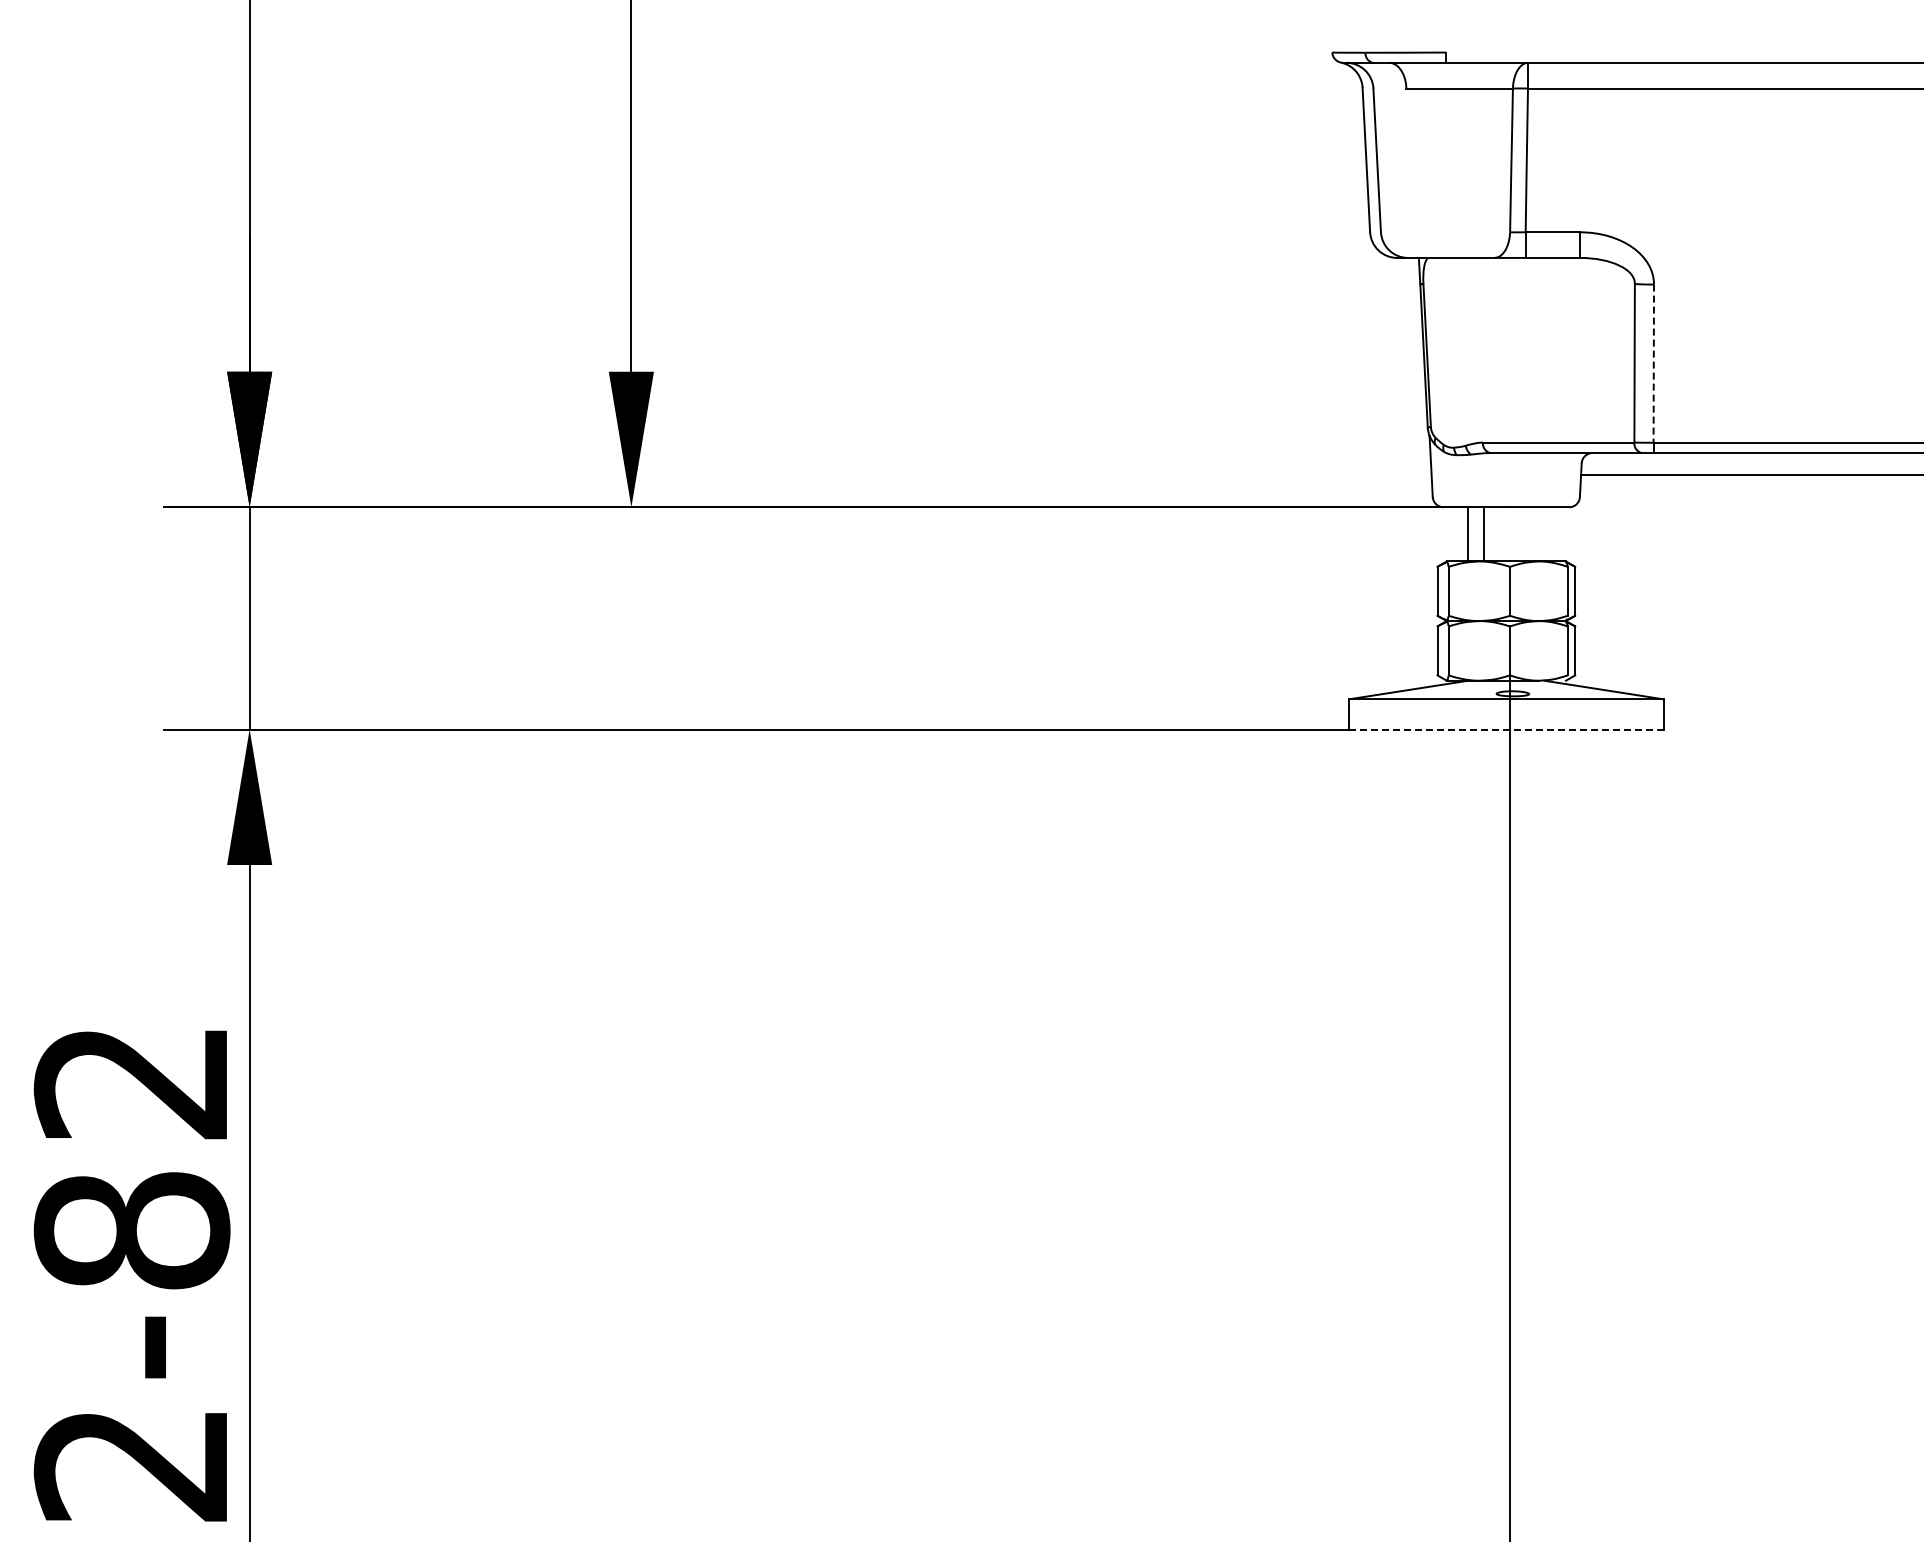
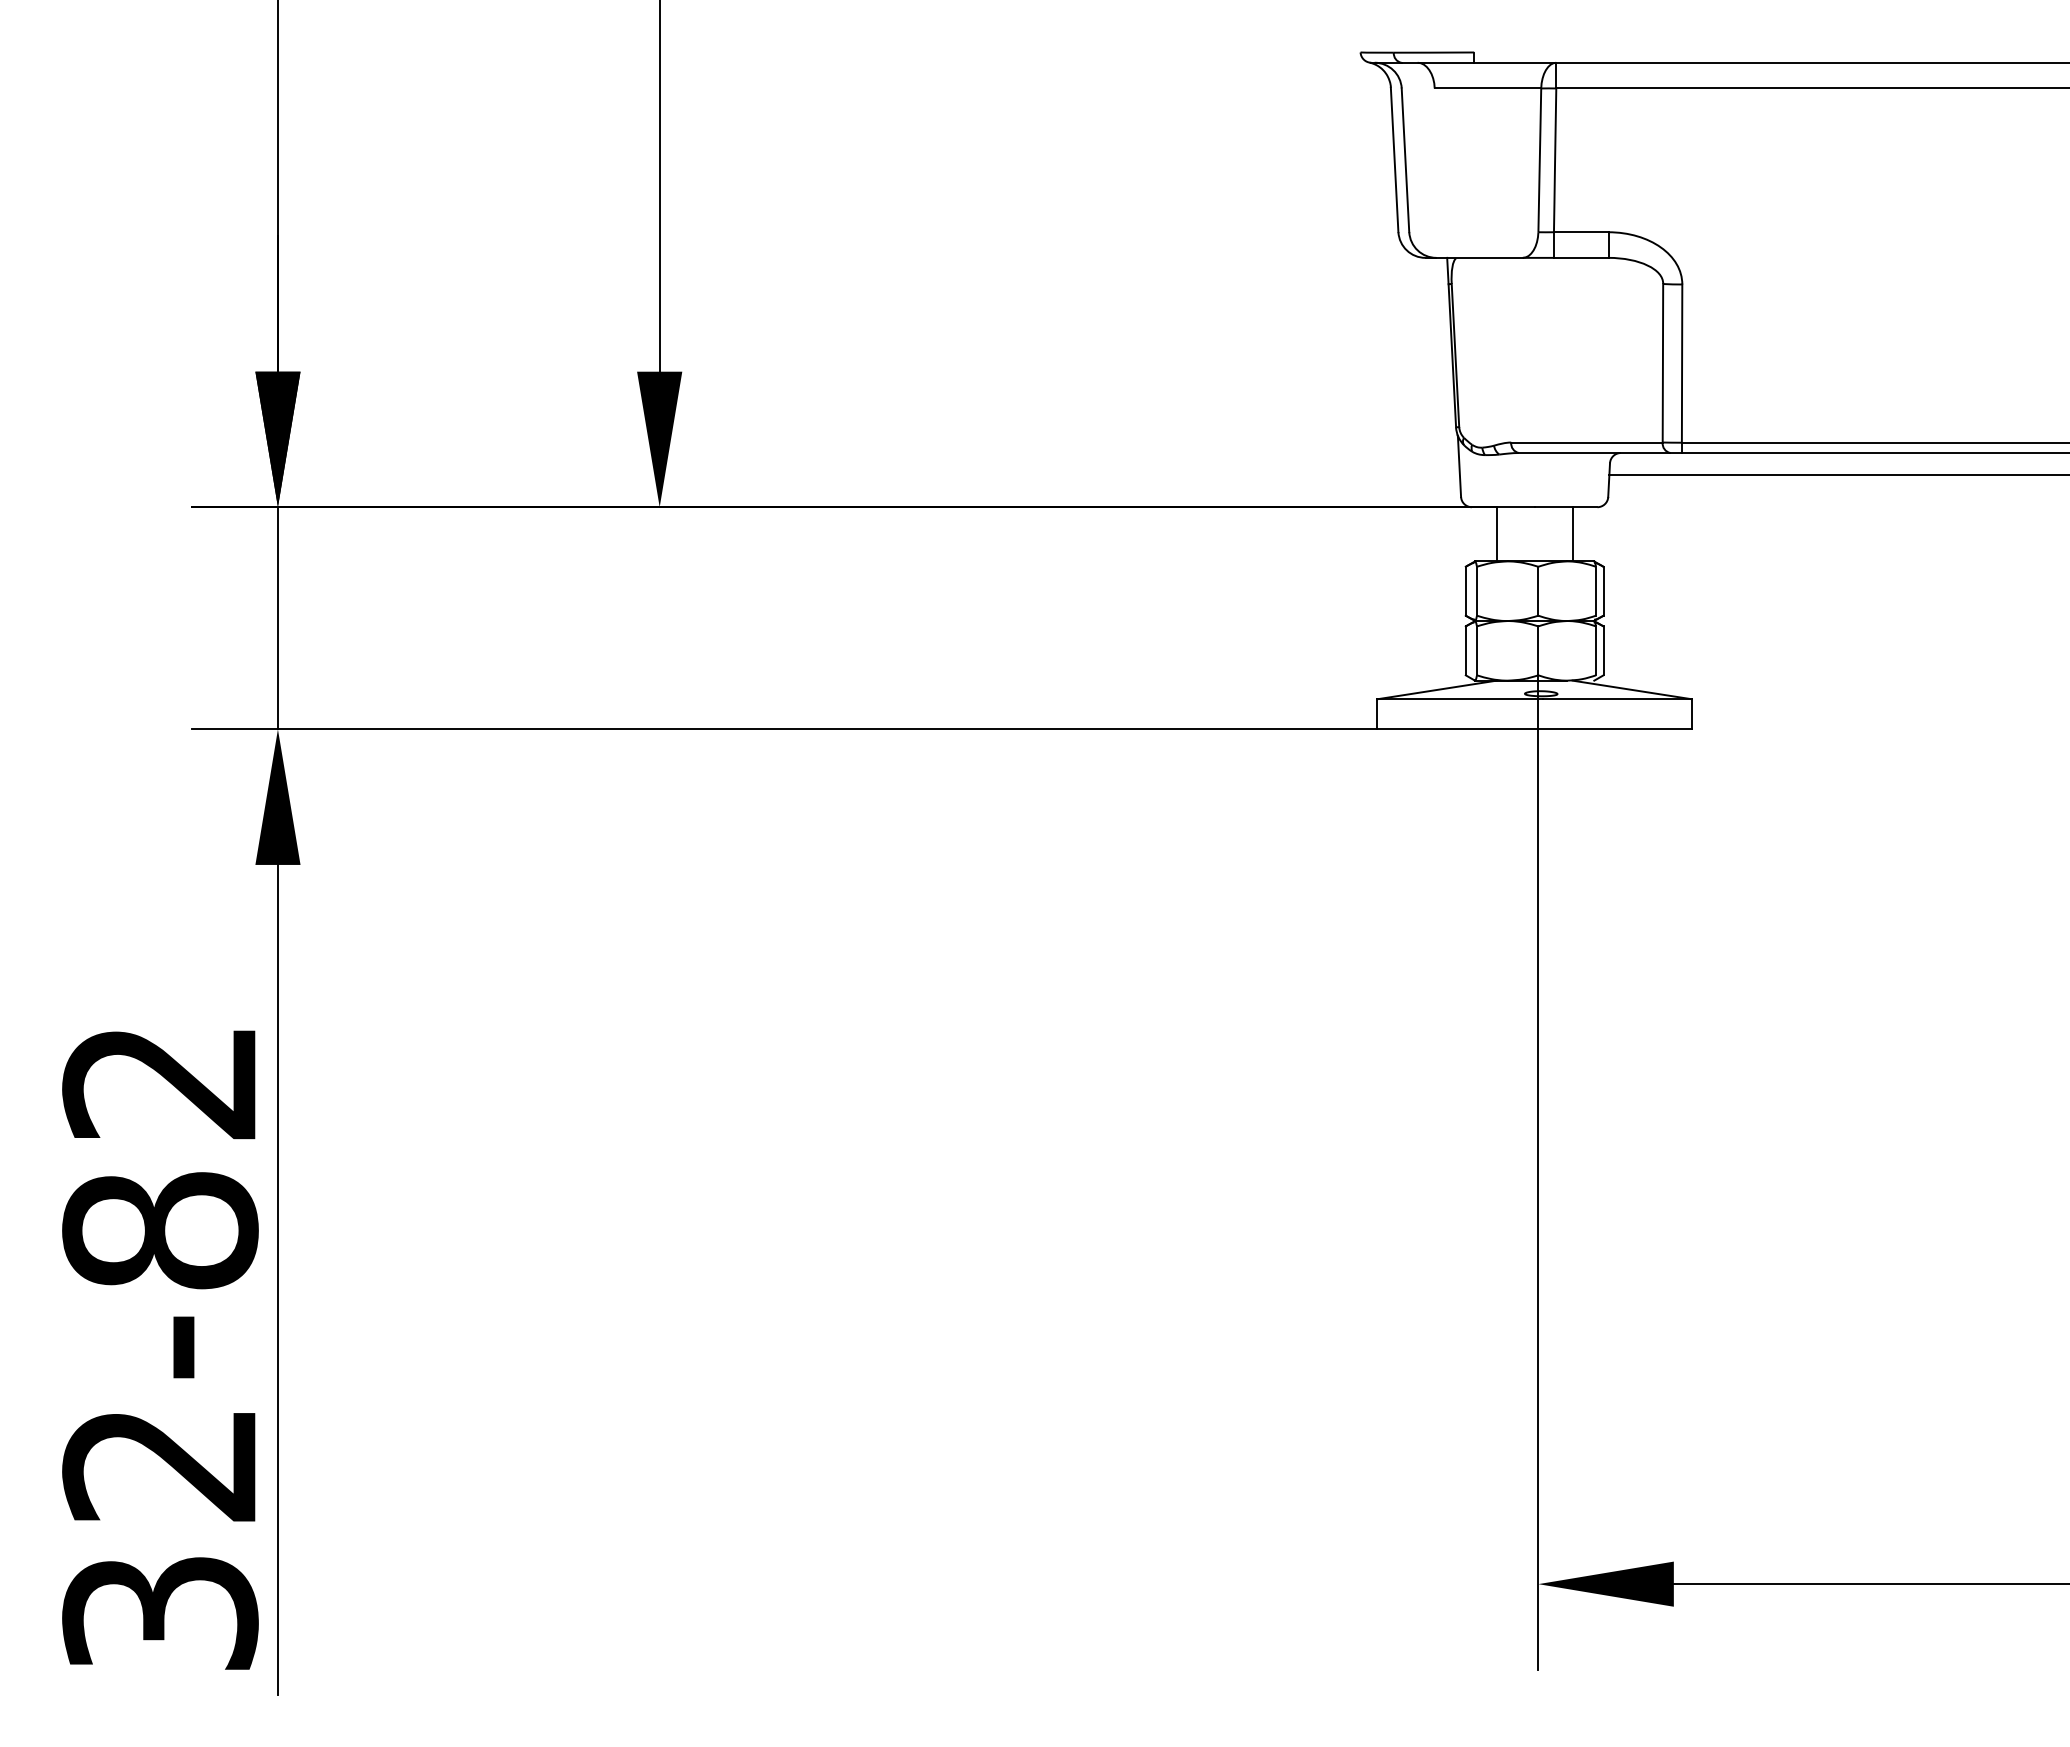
line: (1654, 364) -> (1682, 364), dashed -> solid
line: (1484, 534) -> (1572, 534), moved
line: (1507, 729) -> (1535, 729), dashed -> solid

